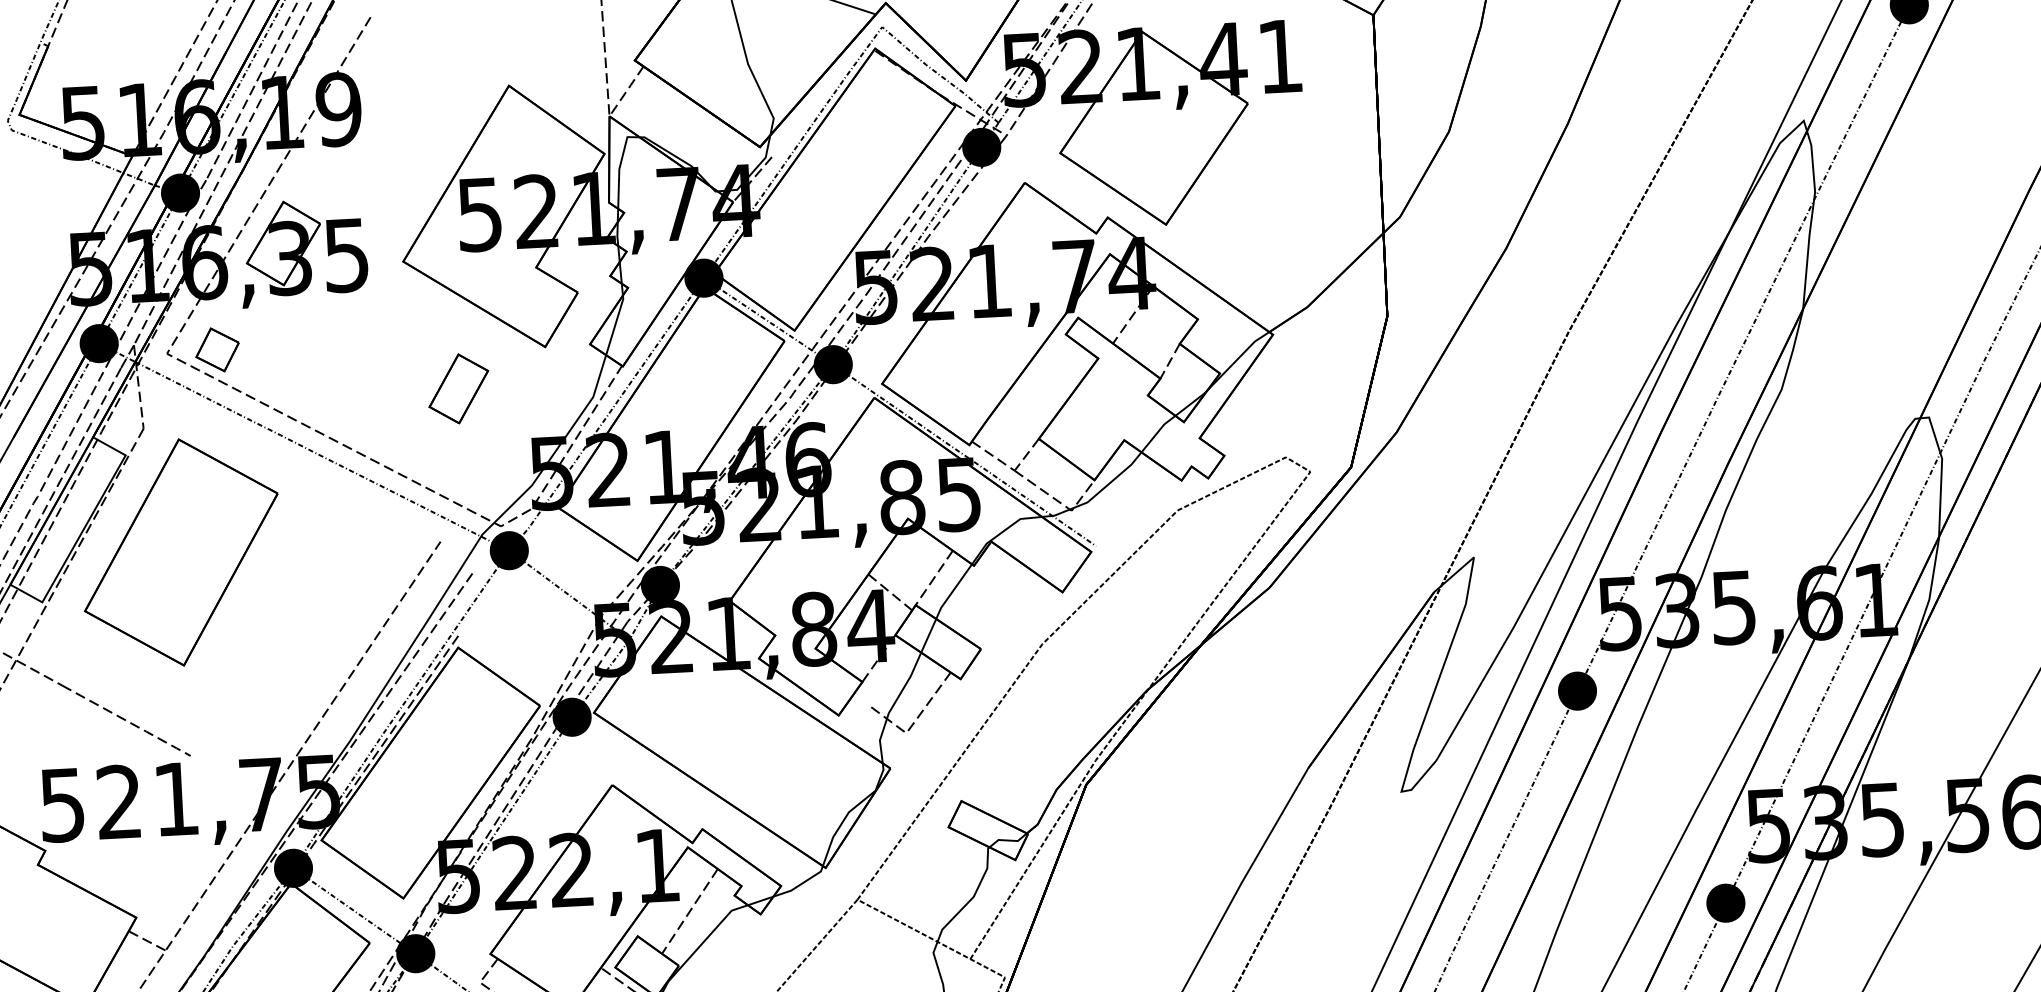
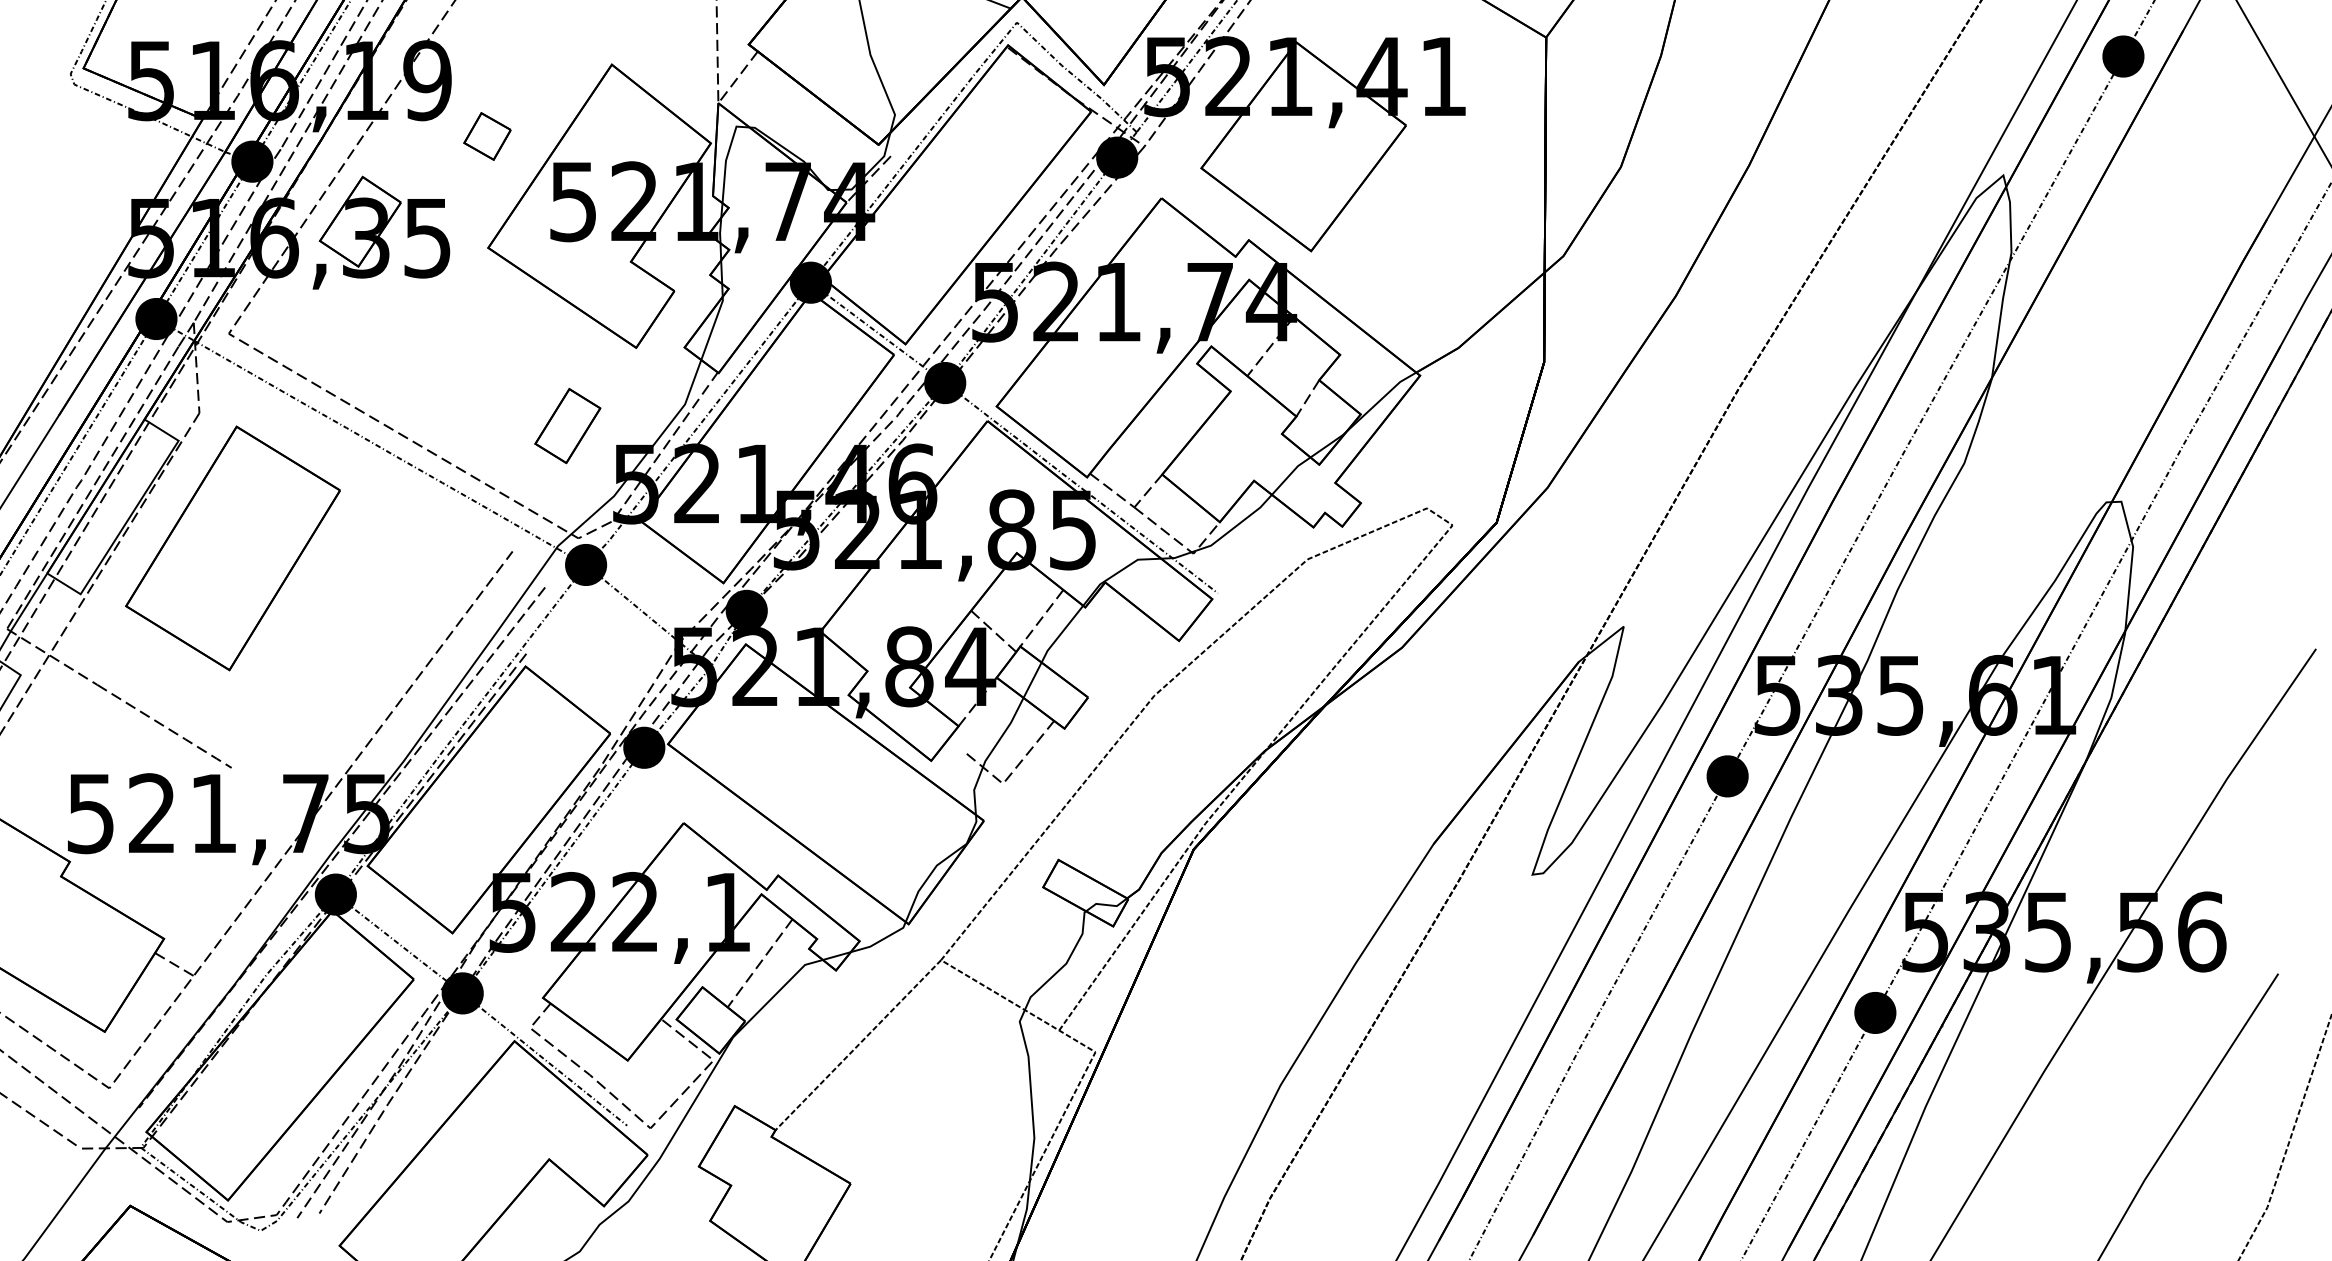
part: (217, 349) -> (487, 136), moved
part: (458, 389) -> (567, 426), moved

